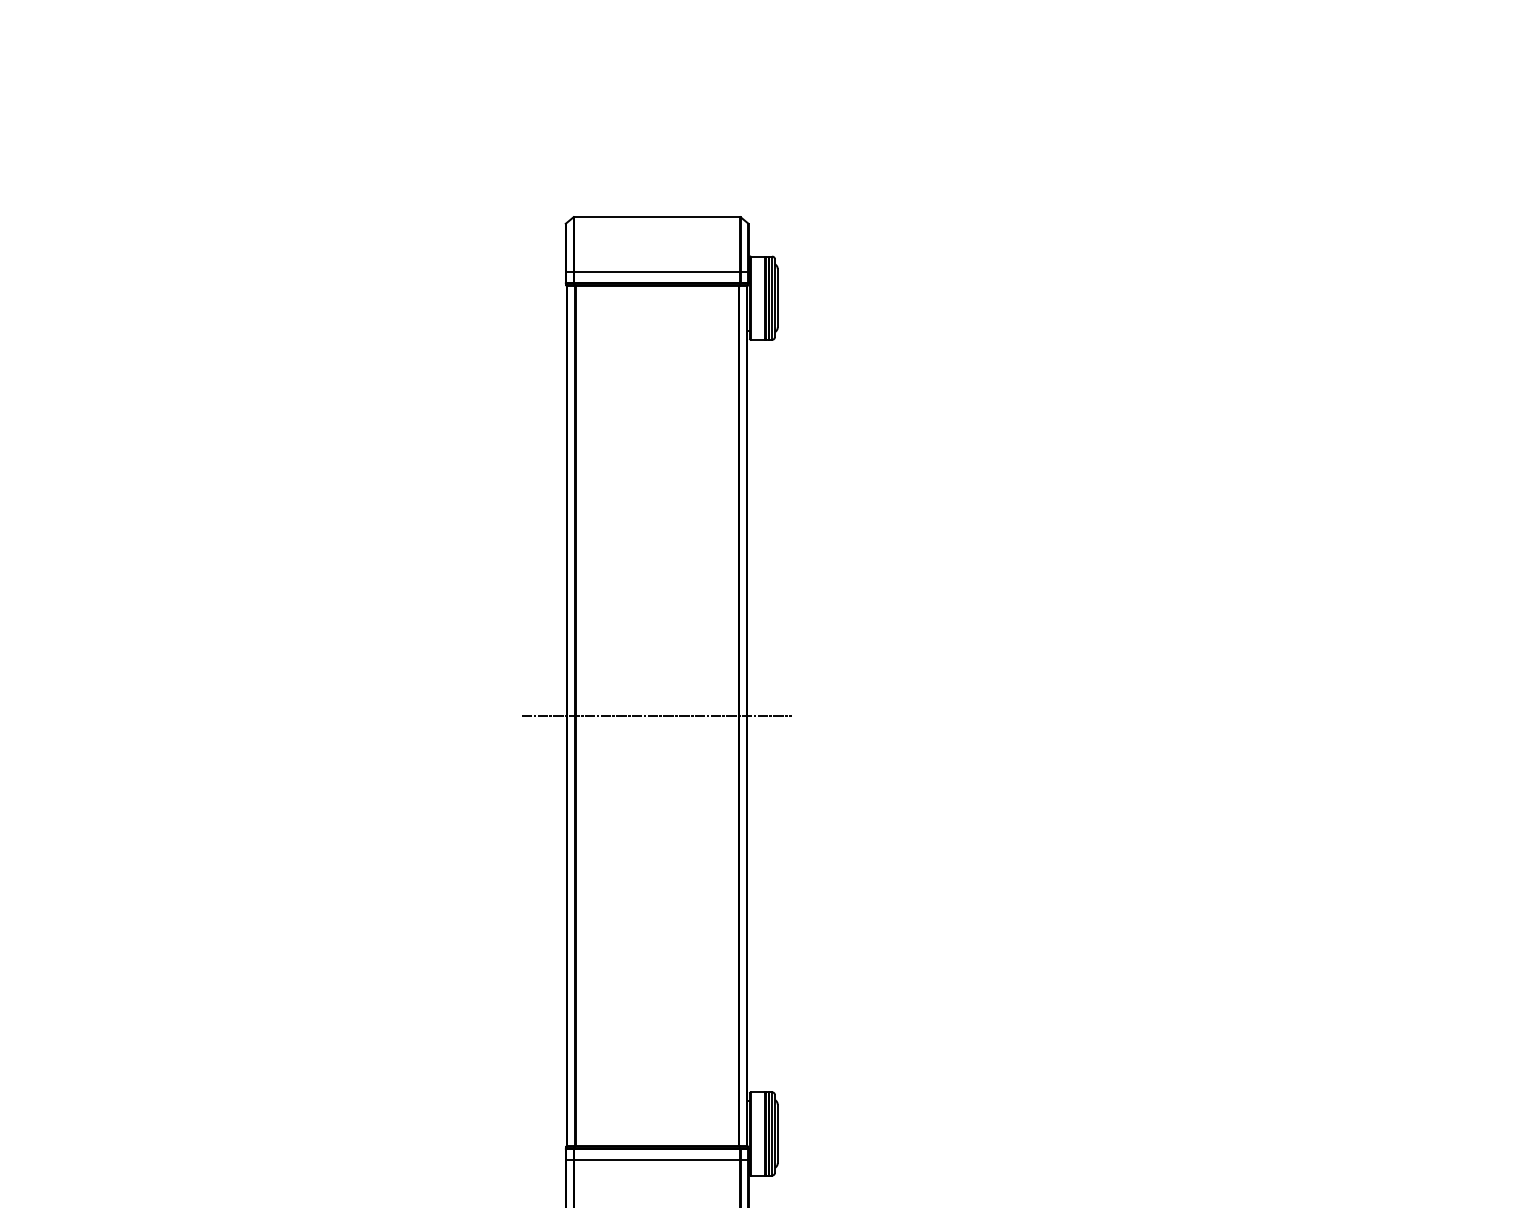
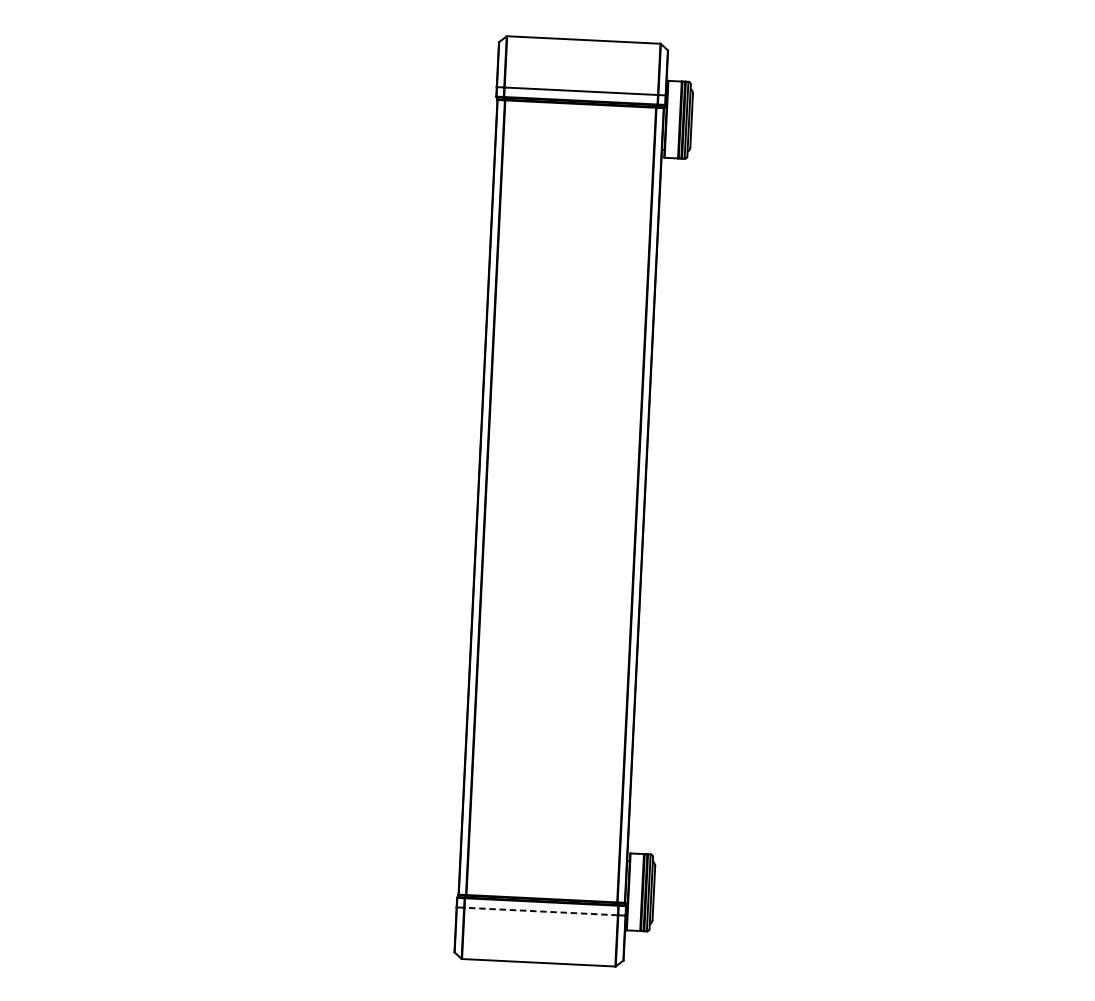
line: (656, 716) -> (560, 501), removed
line: (657, 1159) -> (541, 911), solid -> dashed

